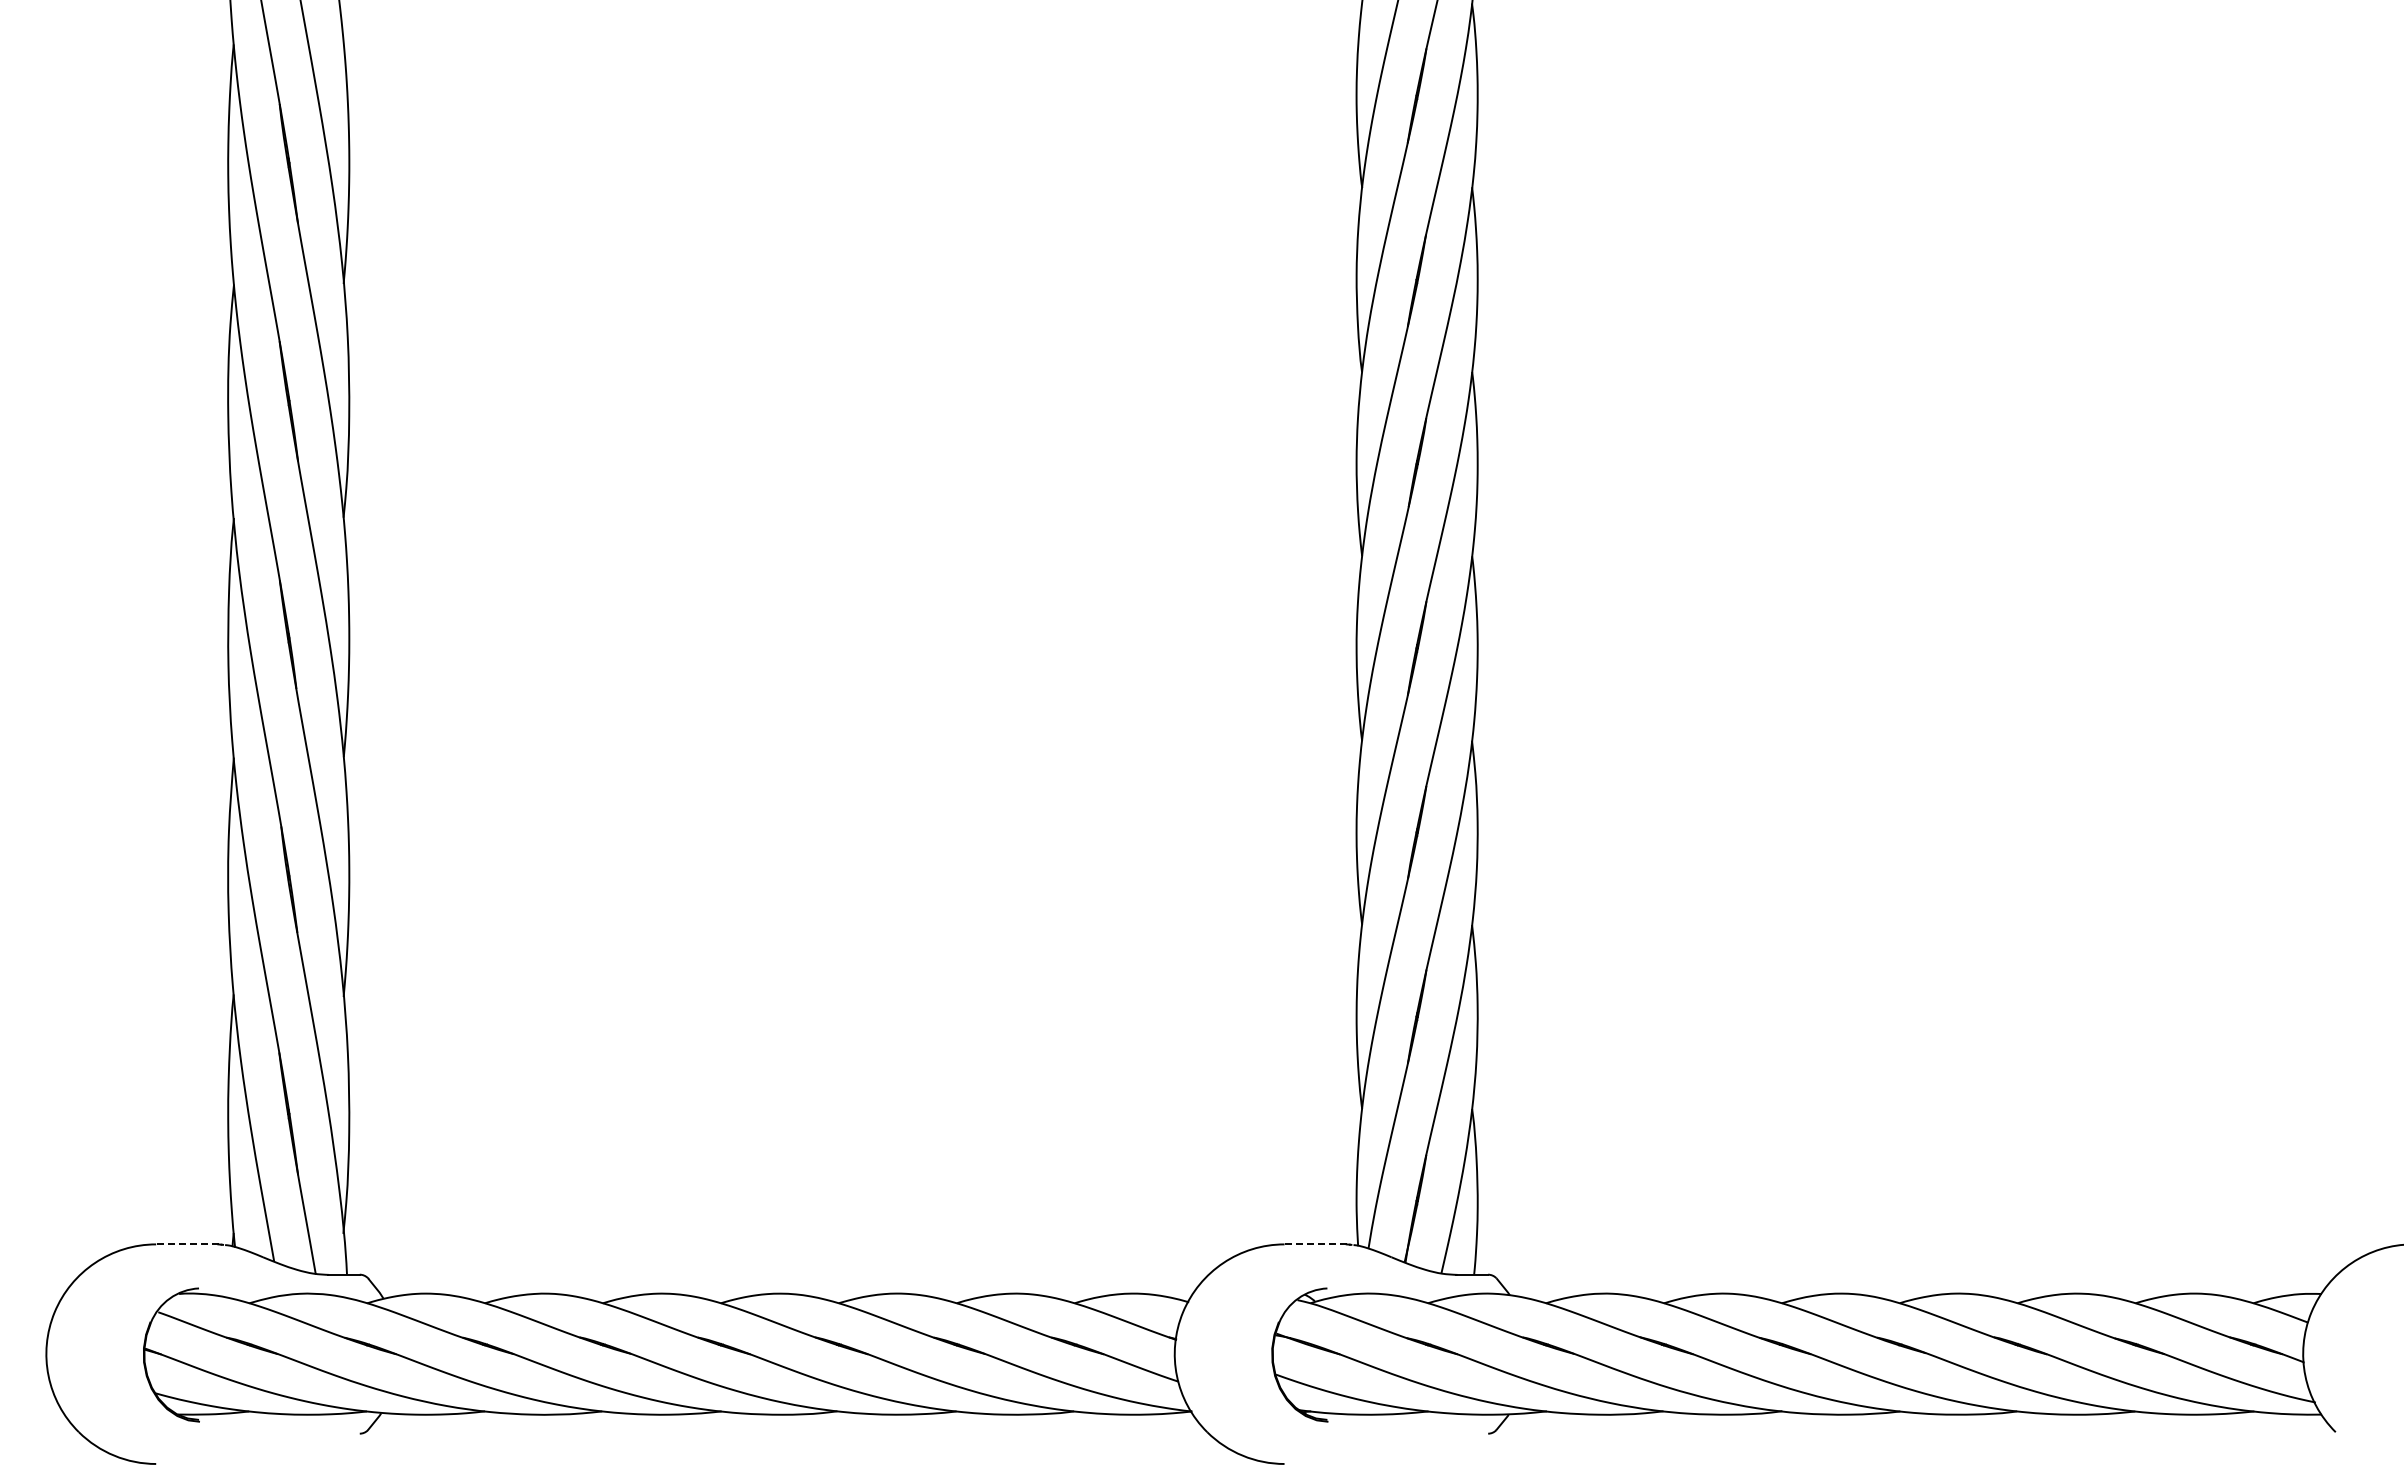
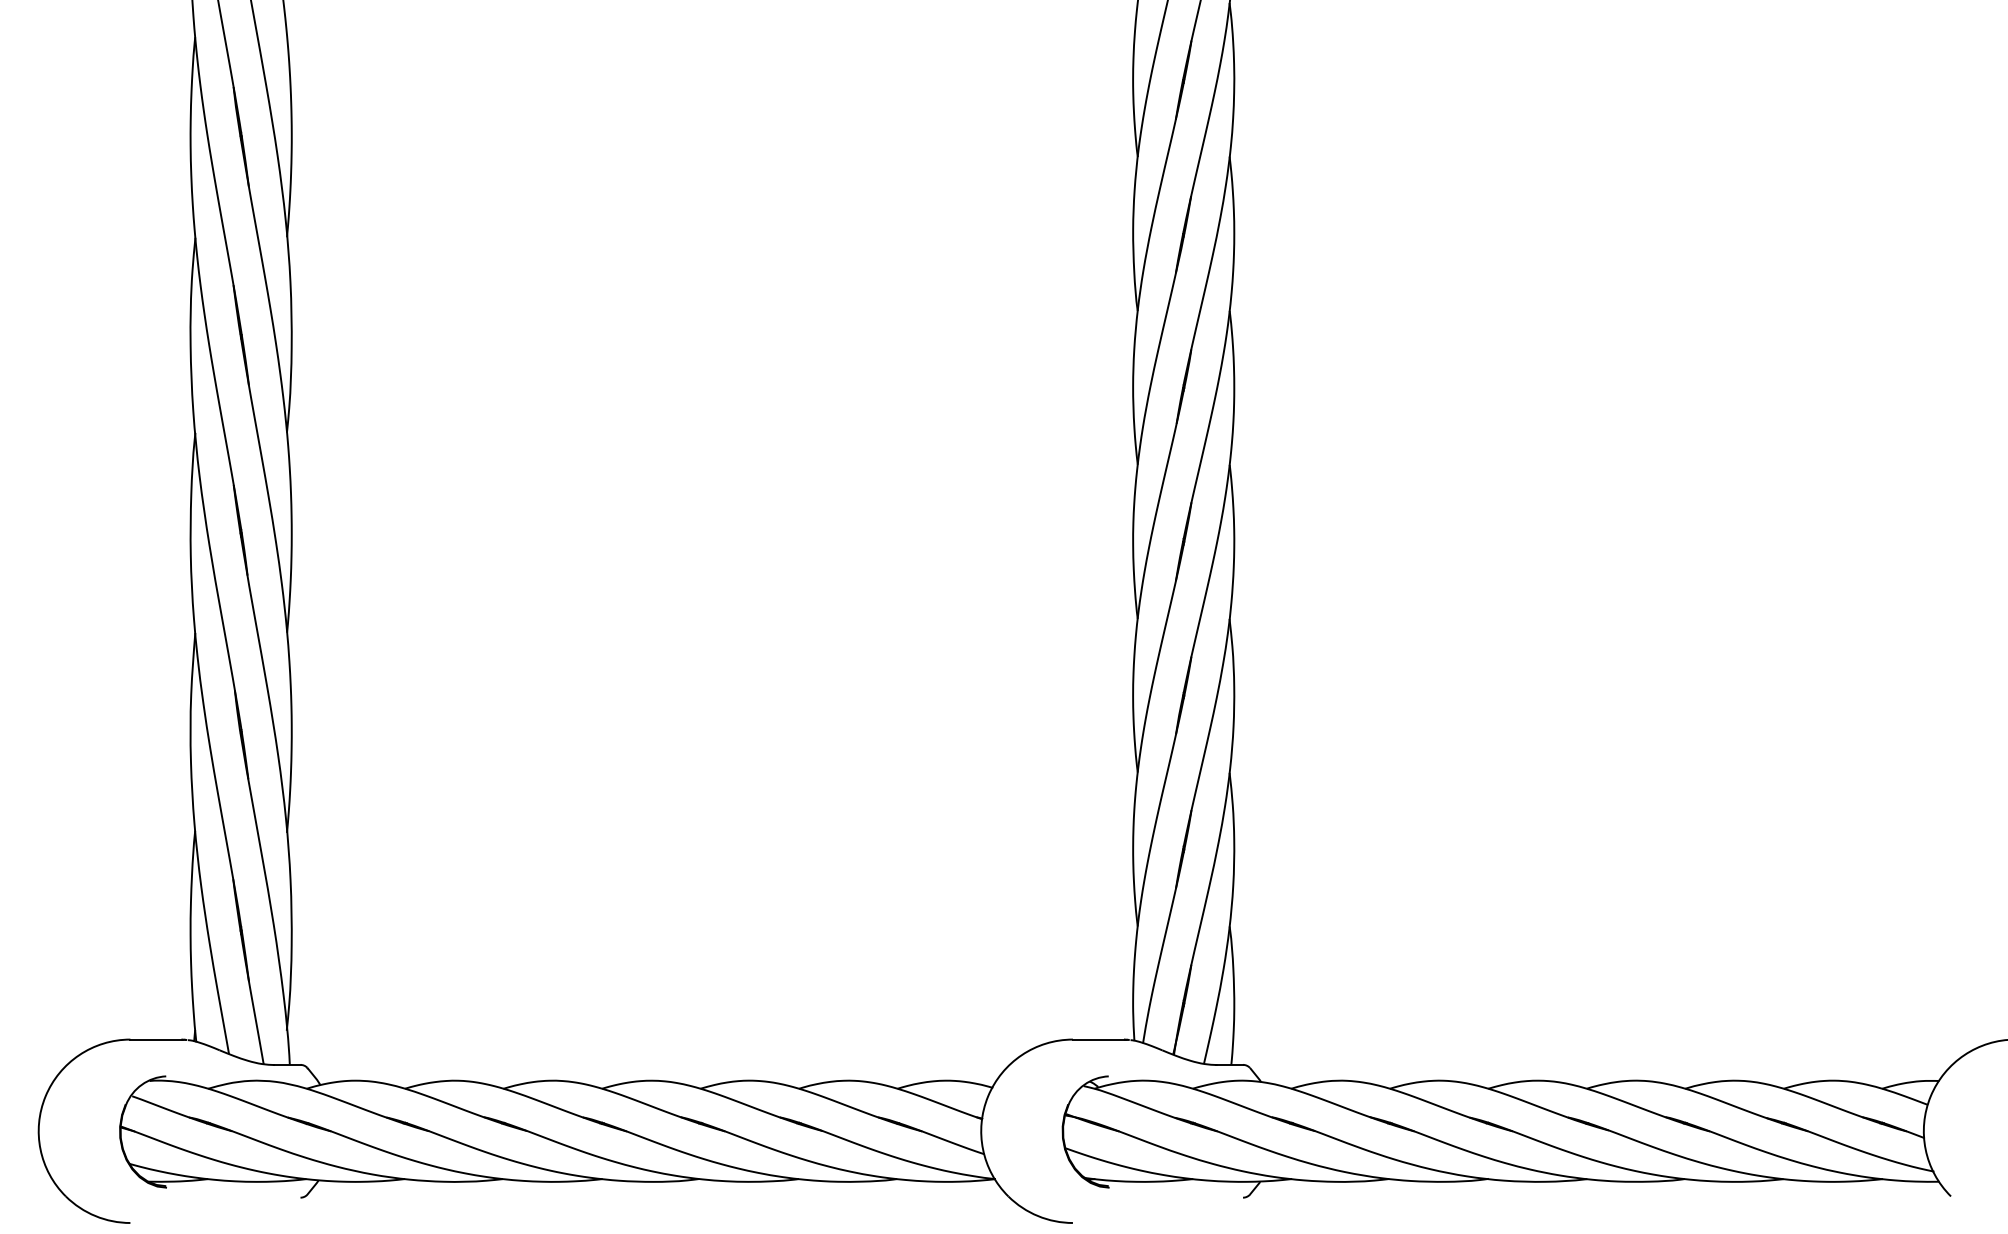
line: (187, 1244) -> (156, 1039), dashed -> solid
line: (1315, 1244) -> (1098, 1039), dashed -> solid

